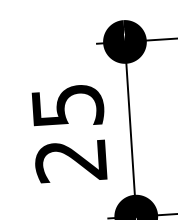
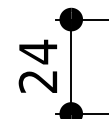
text: (68, 104) -> (38, 51), 25 -> 24

